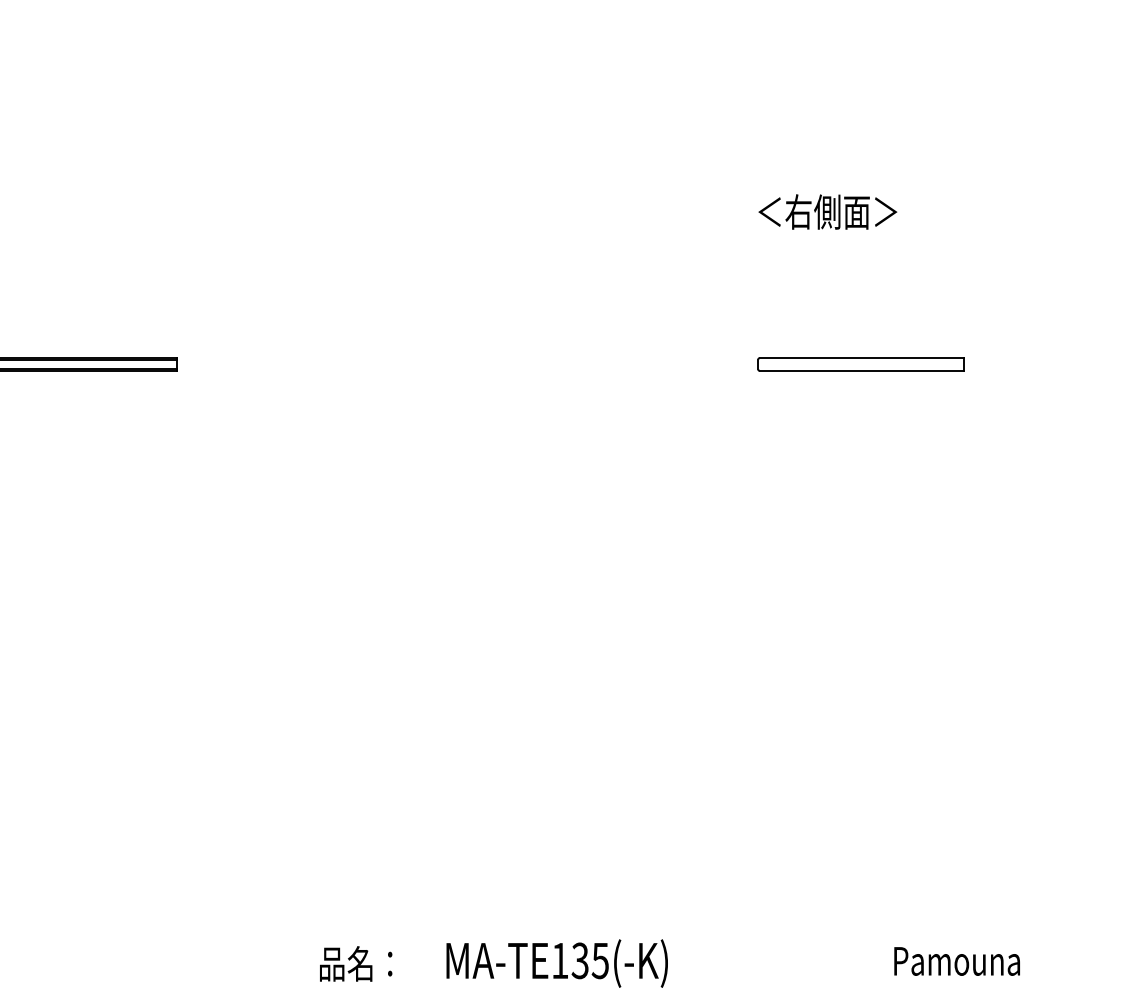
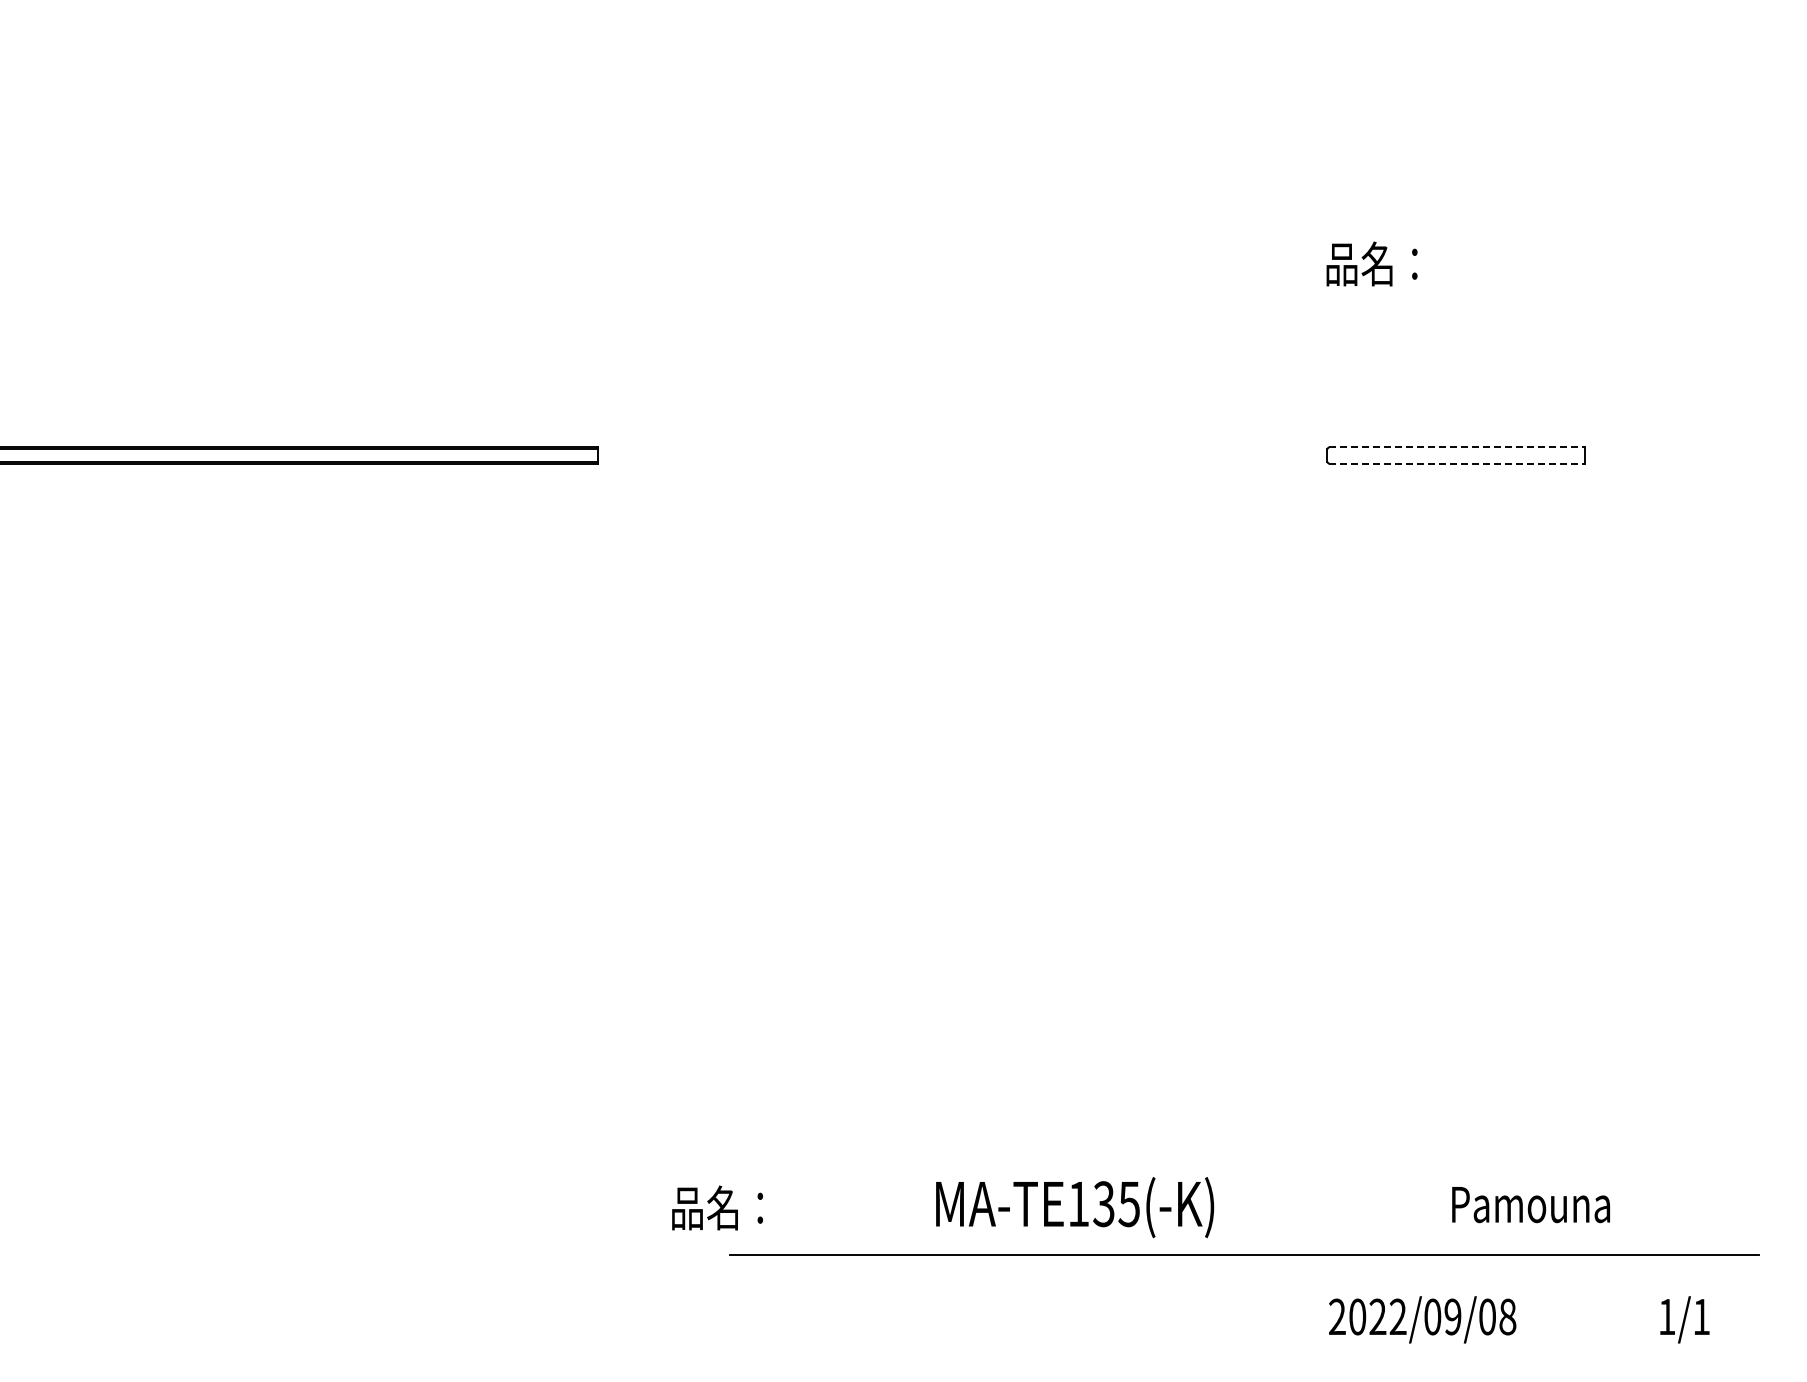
text: (826, 211) -> (1413, 263), ＜右側面＞ -> 品名：
line: (861, 358) -> (1457, 447), solid -> dashed
line: (861, 370) -> (1457, 463), solid -> dashed
text: (956, 961) -> (1530, 1205), moved
text: (356, 963) -> (717, 1207), moved

